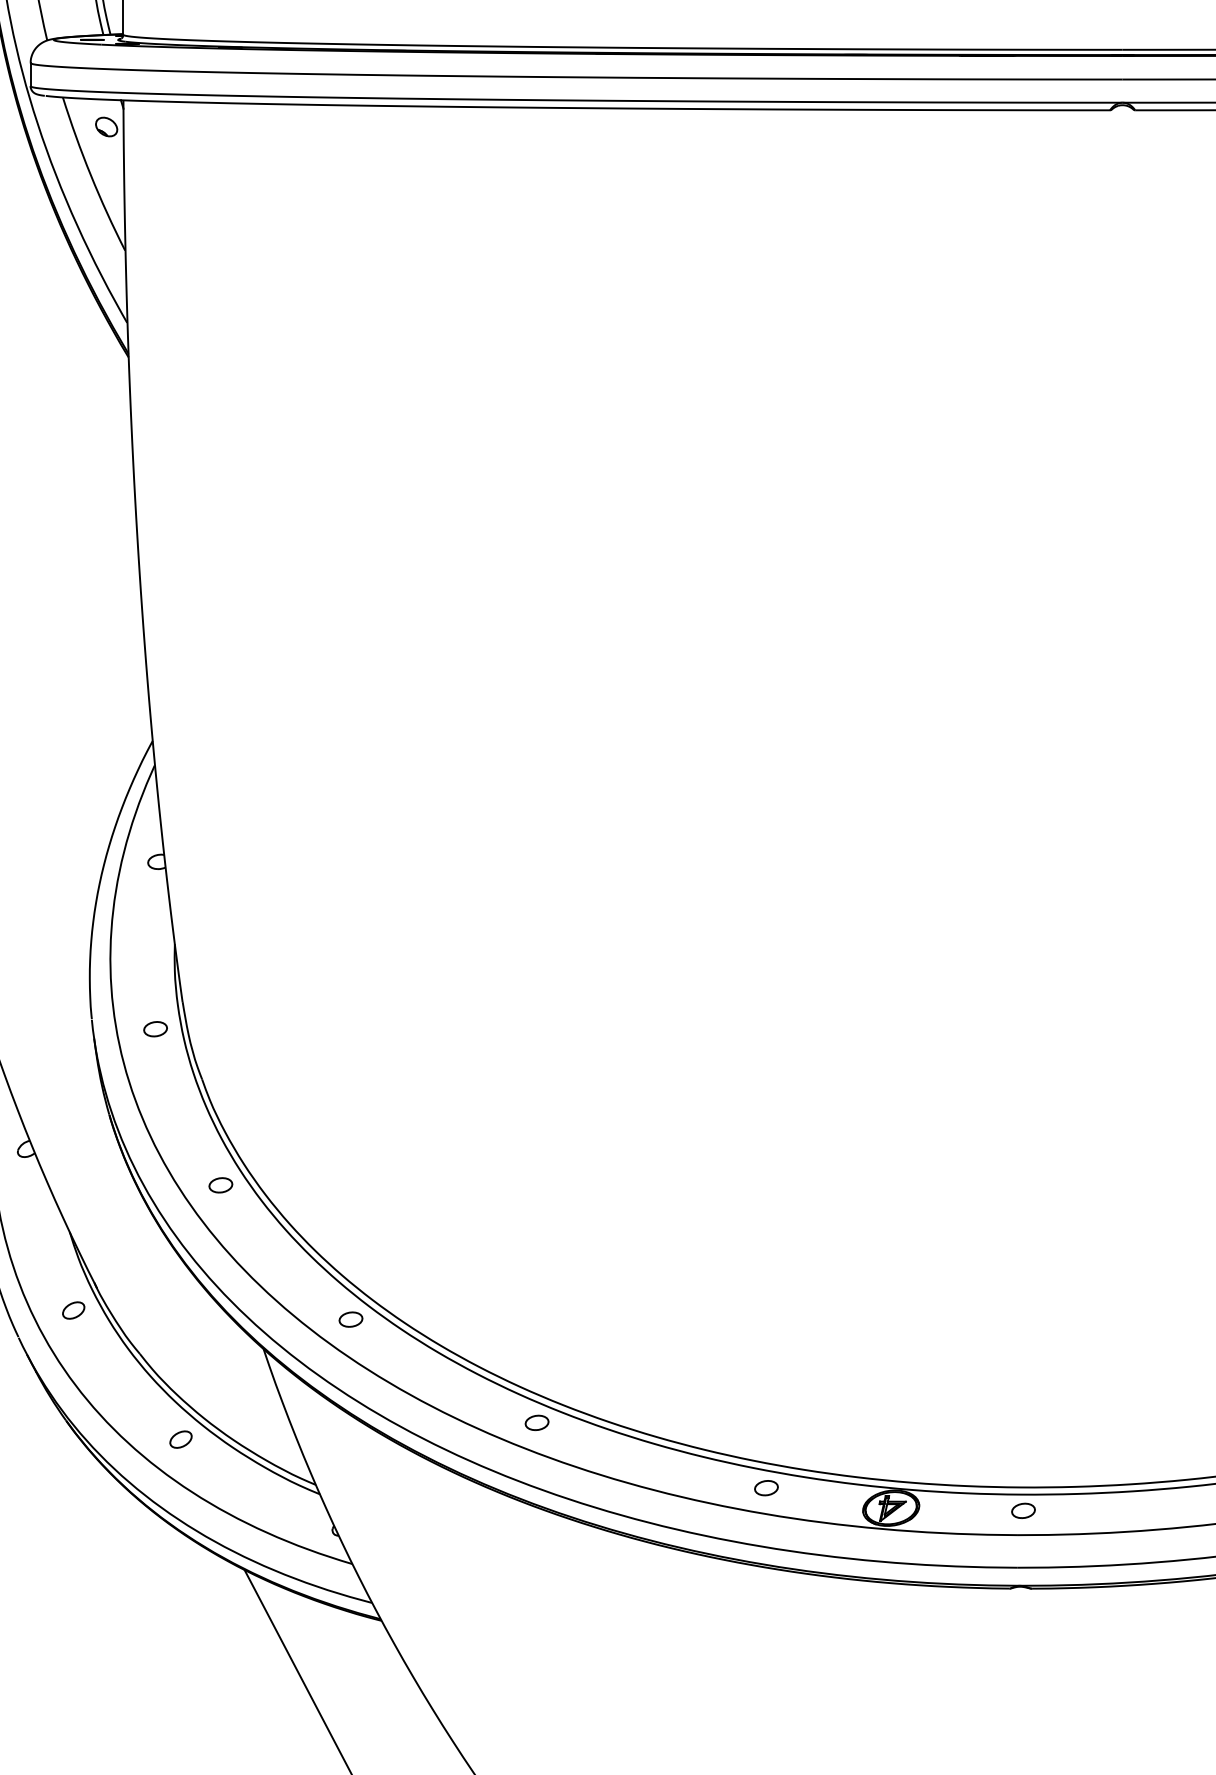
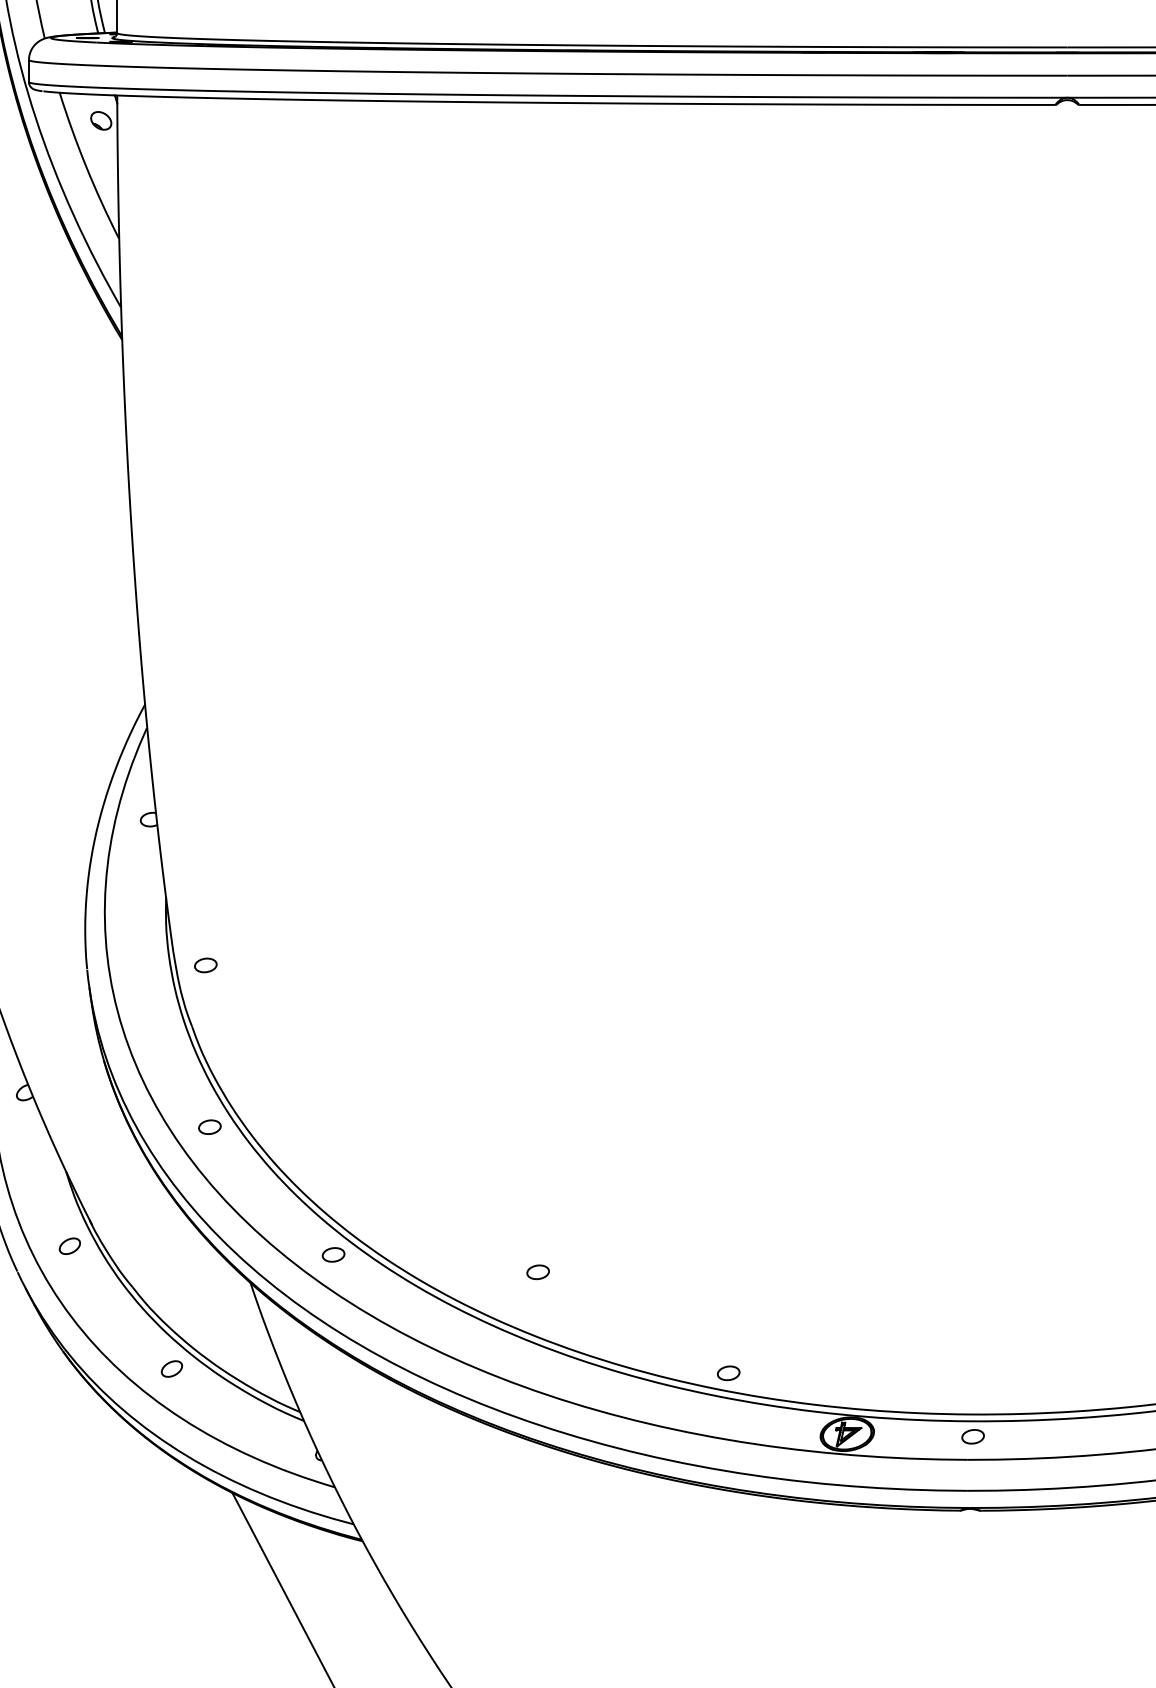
part: (155, 1029) -> (205, 965), moved
part: (536, 1422) -> (537, 1271), moved
part: (766, 1488) -> (728, 1373), moved

